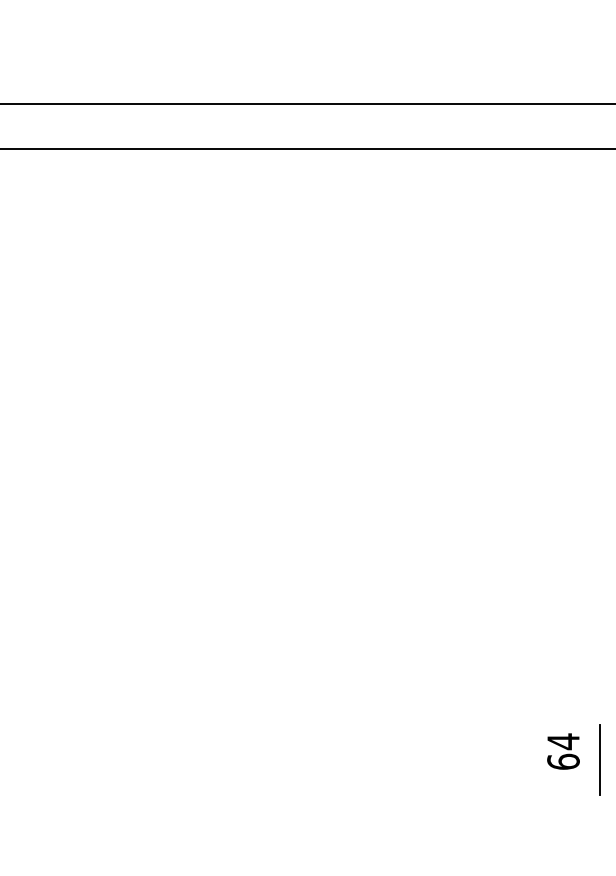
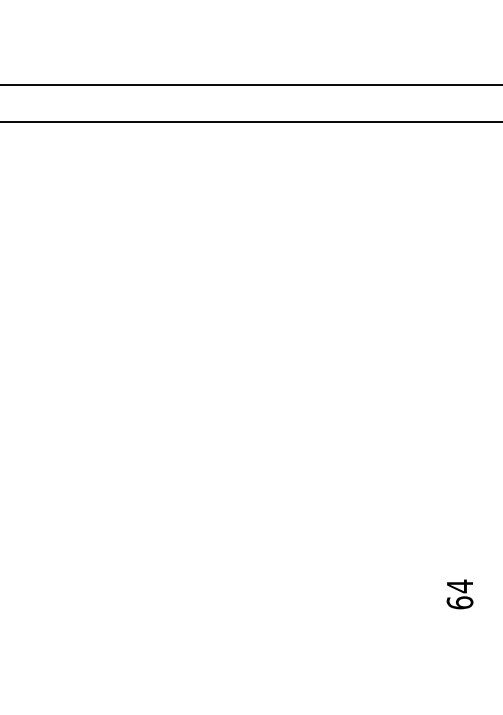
text: (562, 751) -> (459, 594), moved
line: (599, 759) -> (489, 619), removed

